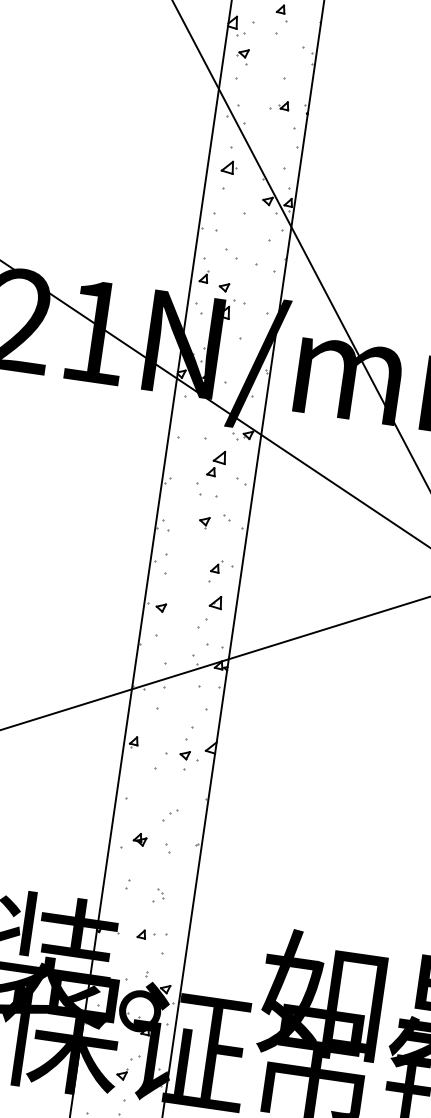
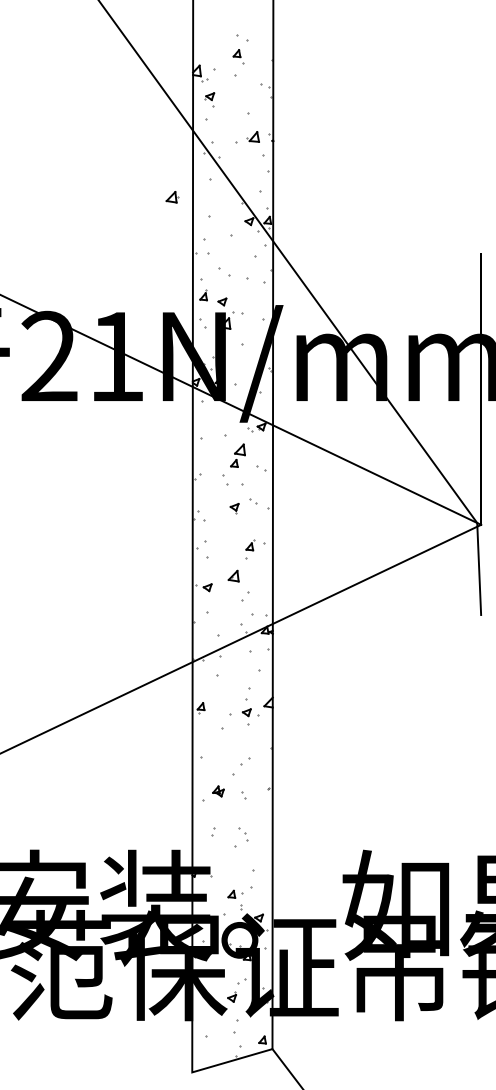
part: (279, 104) -> (247, 136), size x1.4
part: (228, 167) -> (172, 197), moved
part: (215, 601) -> (233, 575), moved
part: (170, 815) -> (241, 766), size x1.6
part: (158, 895) -> (241, 837), size x1.6
part: (146, 933) -> (235, 893), moved

